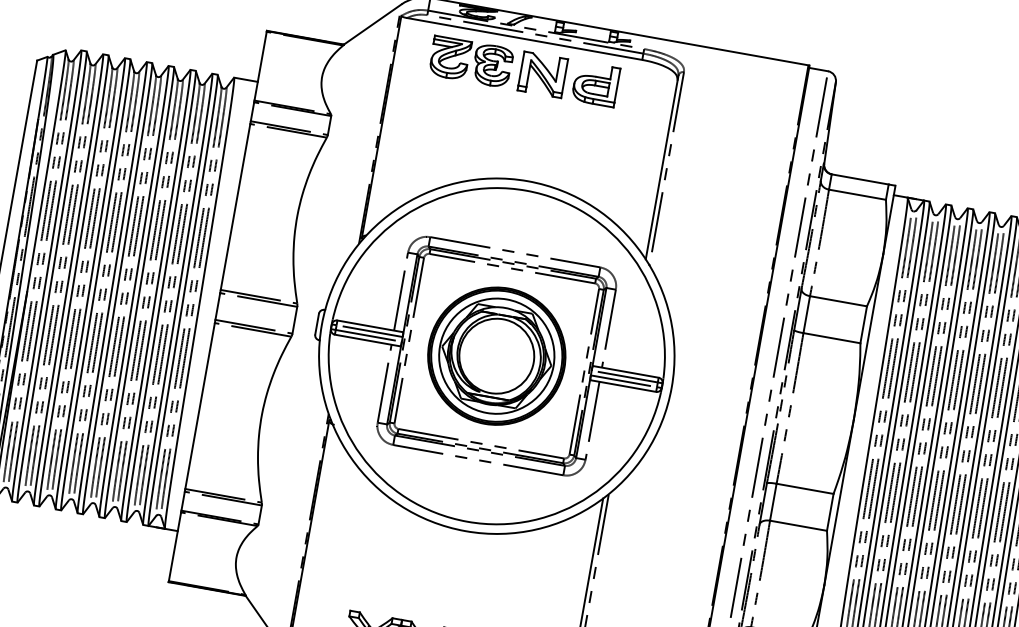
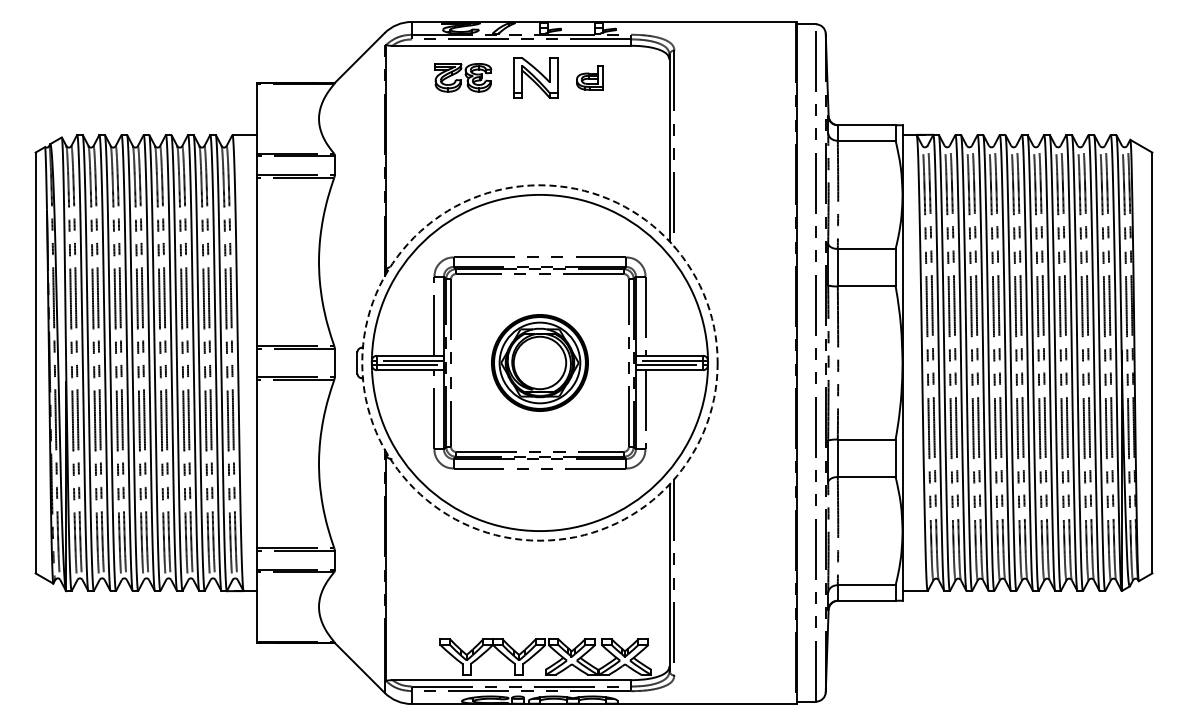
part: (471, 61) -> (463, 77), size x0.7
part: (595, 83) -> (589, 77), size x0.6
circle: (496, 355) -> (539, 362), solid -> dashed
part: (496, 355) -> (539, 362), size x0.7

